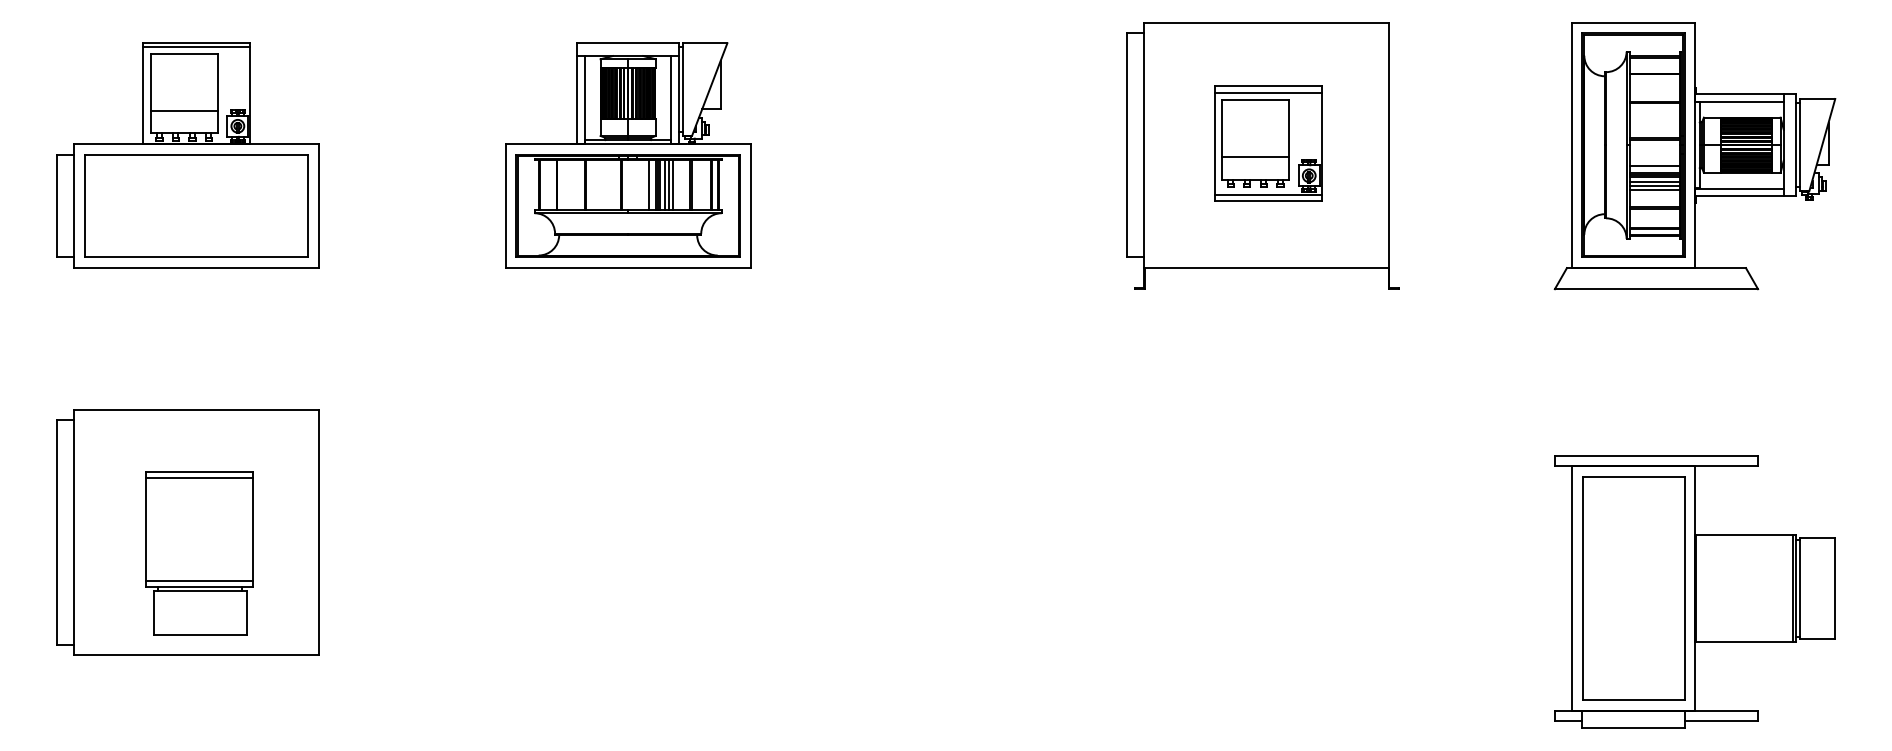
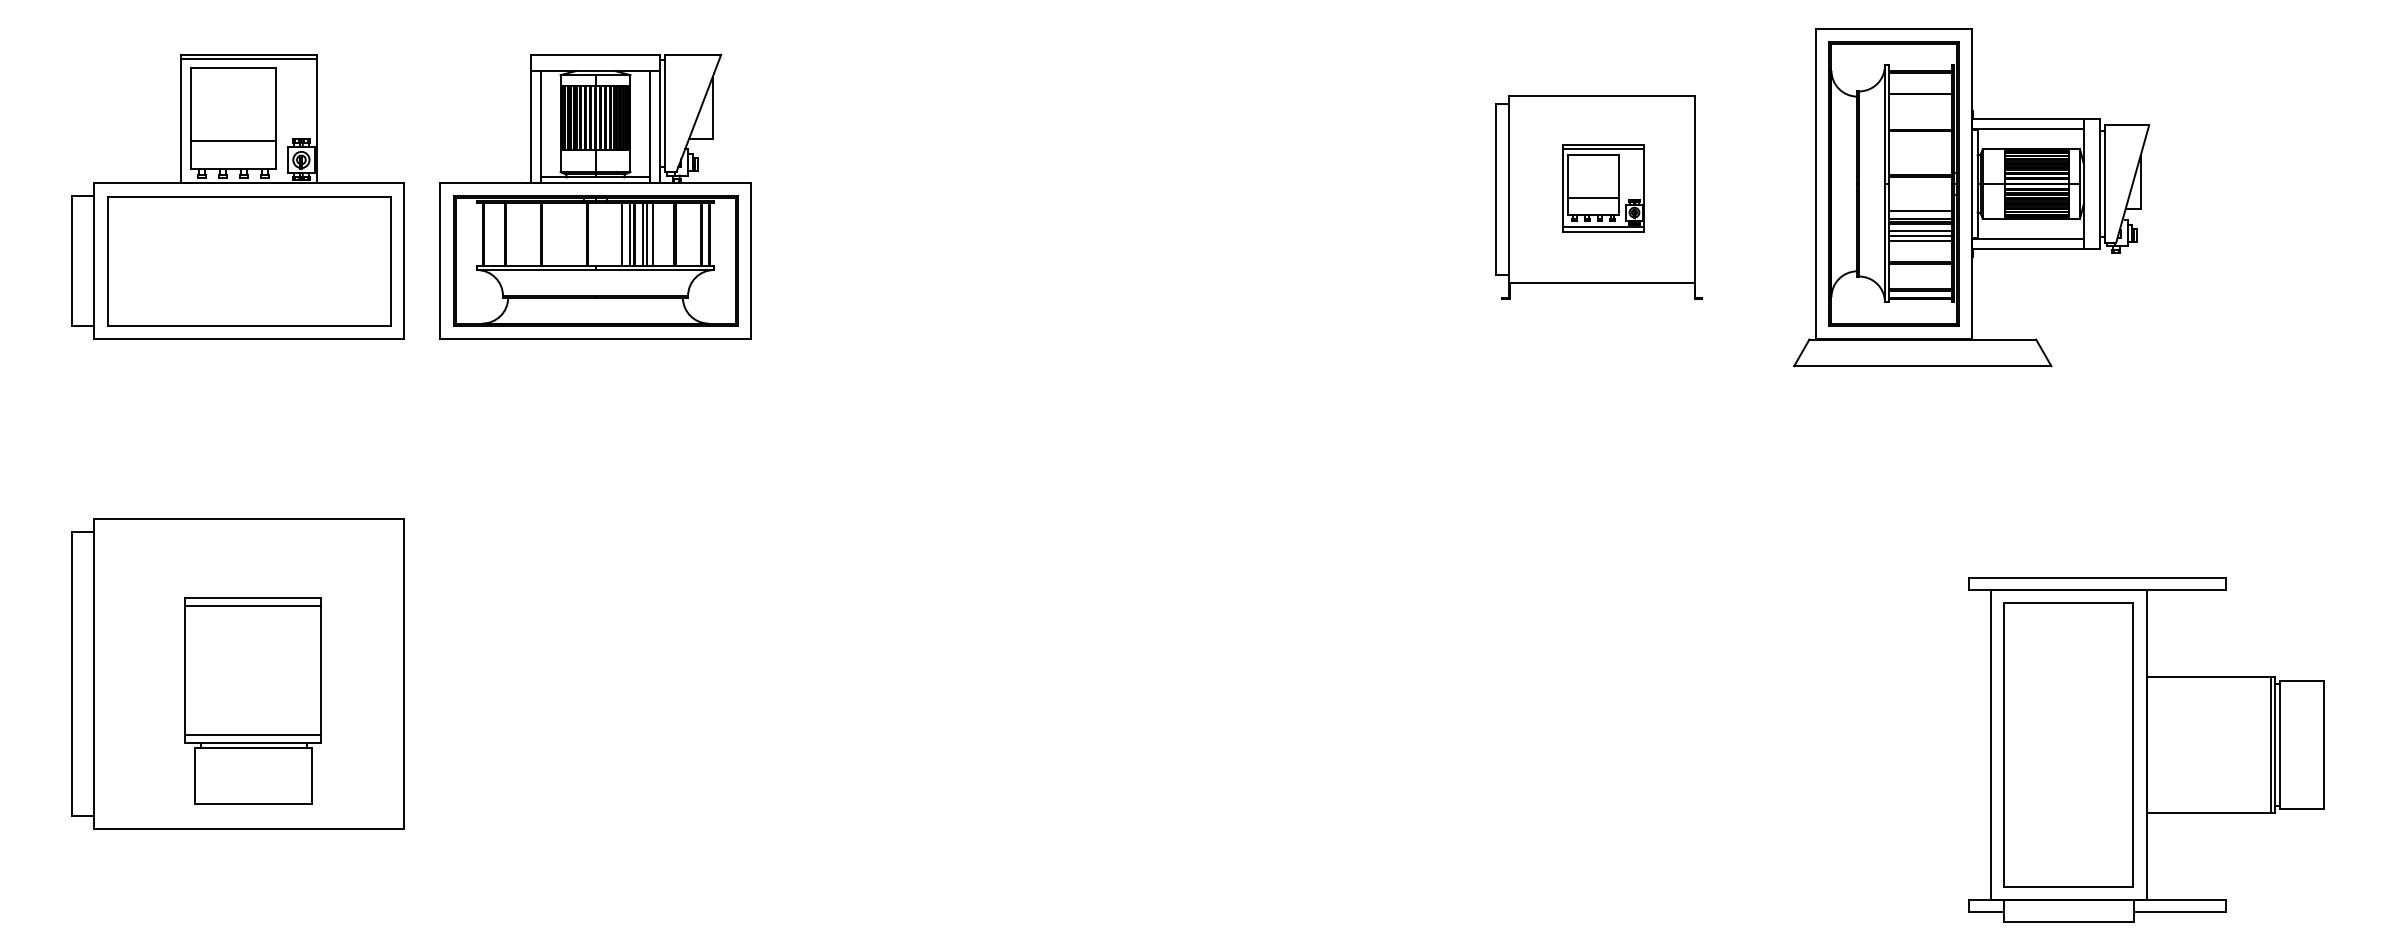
part: (628, 155) -> (595, 196), moved
part: (1262, 155) -> (1598, 196), size x0.6
part: (1694, 156) -> (1970, 198), moved

